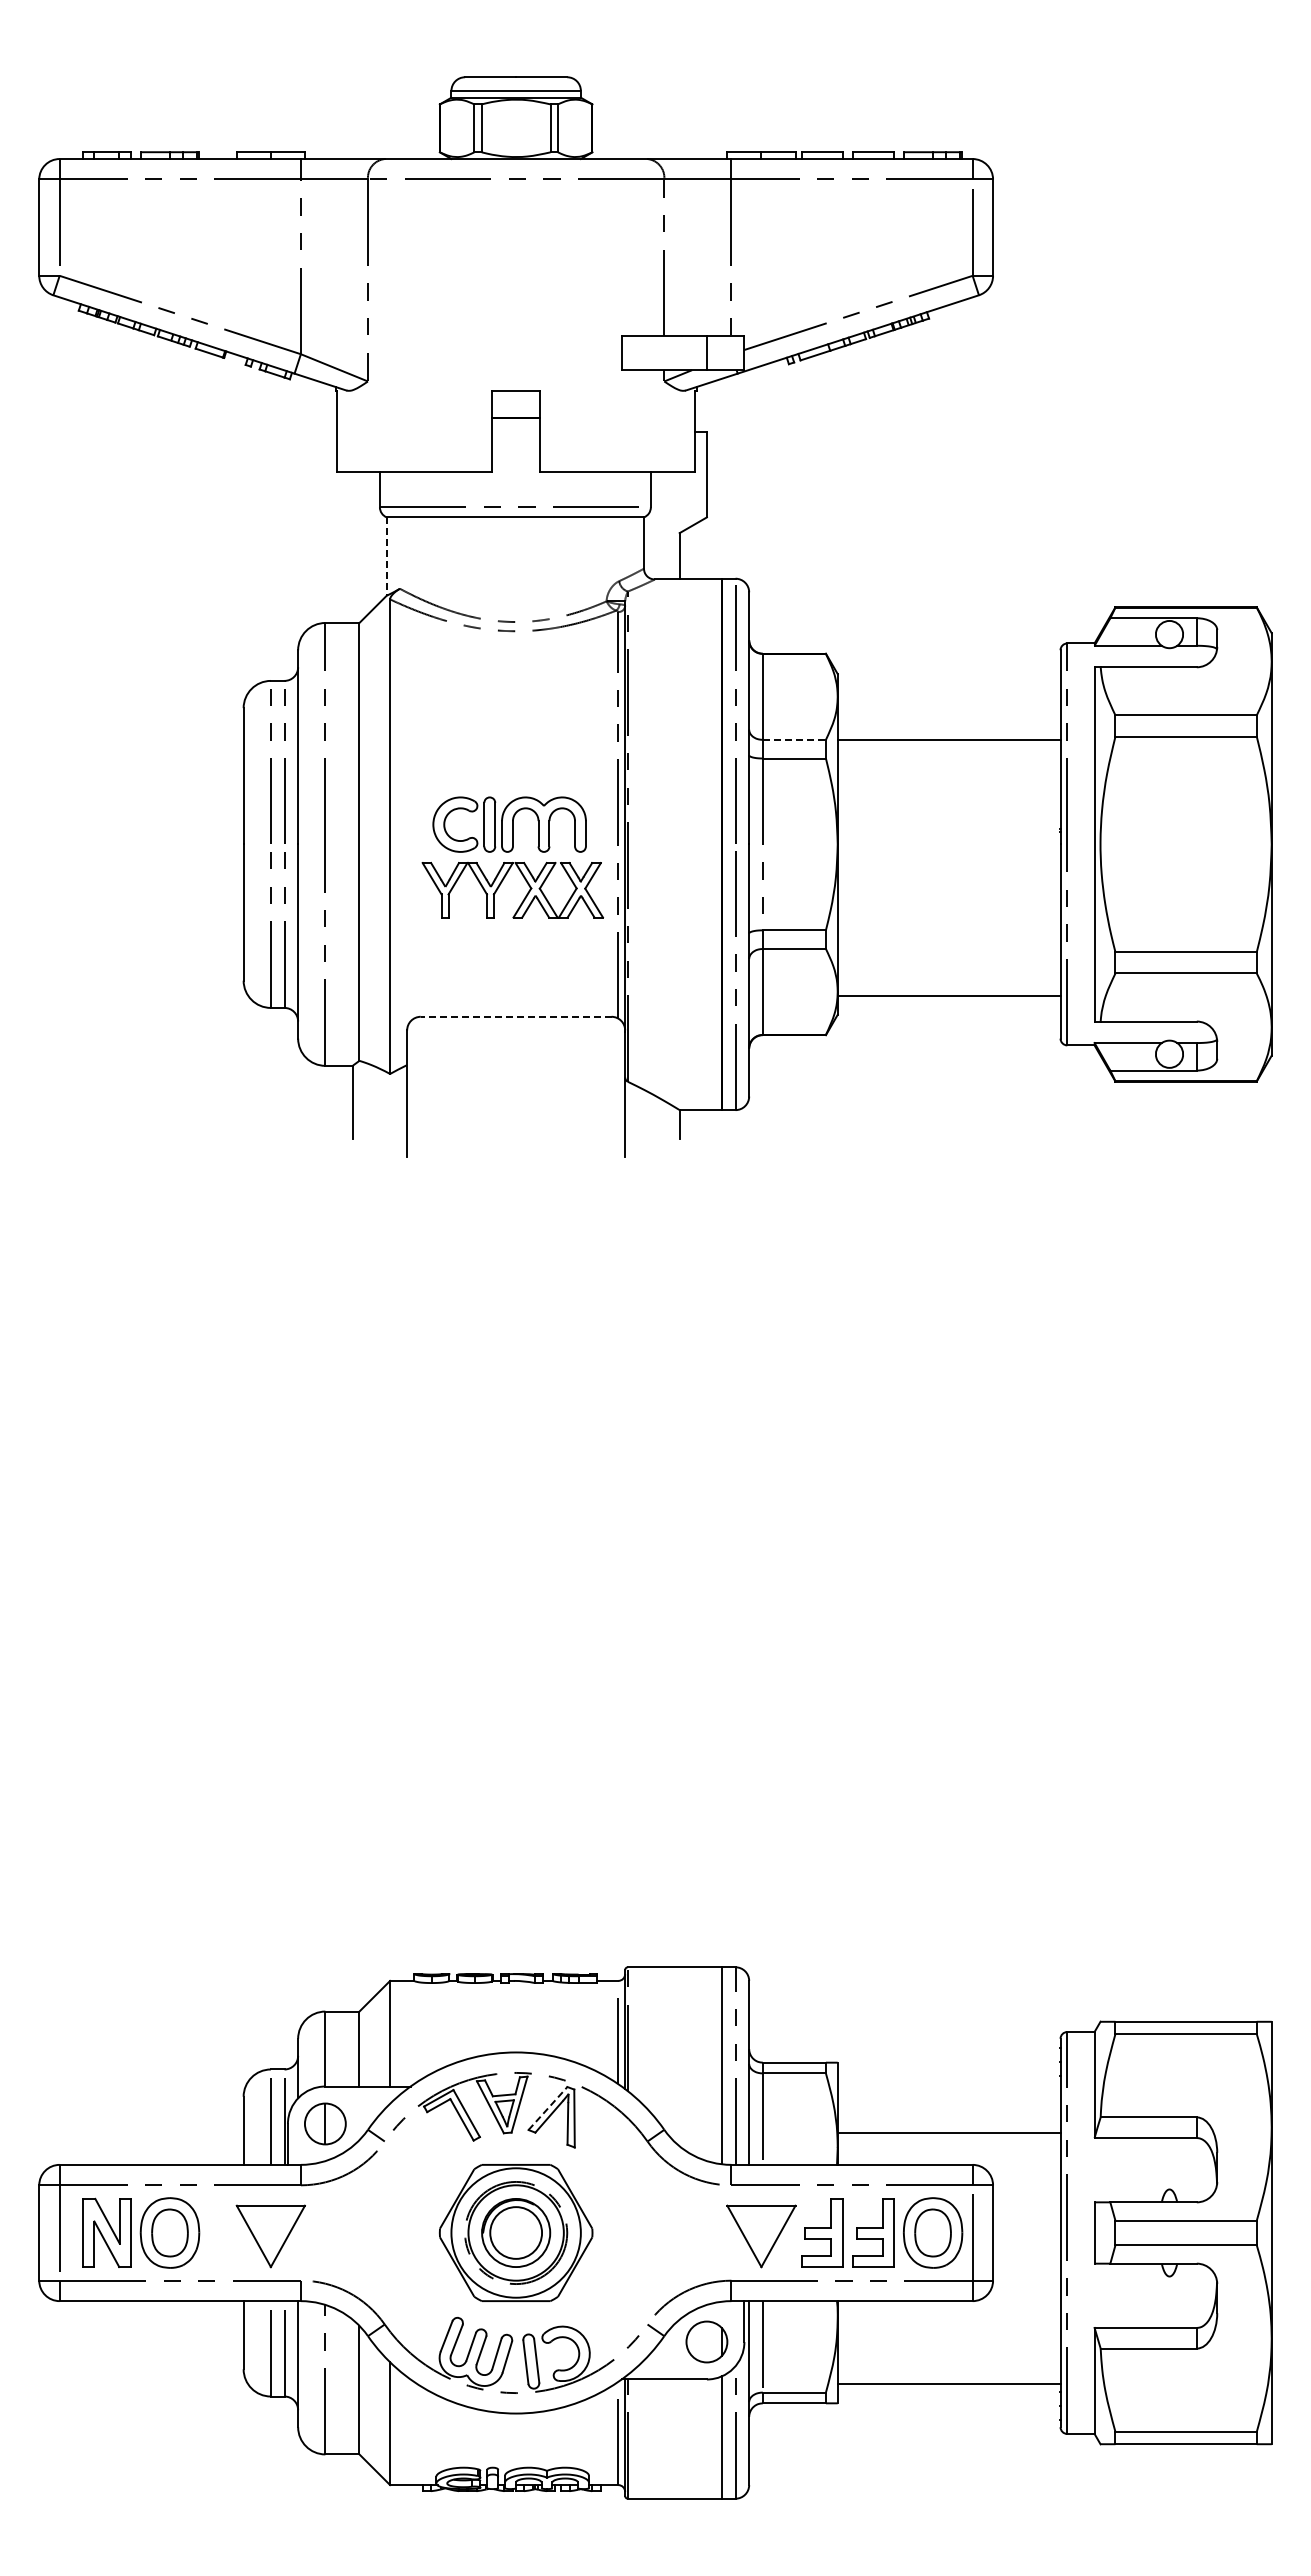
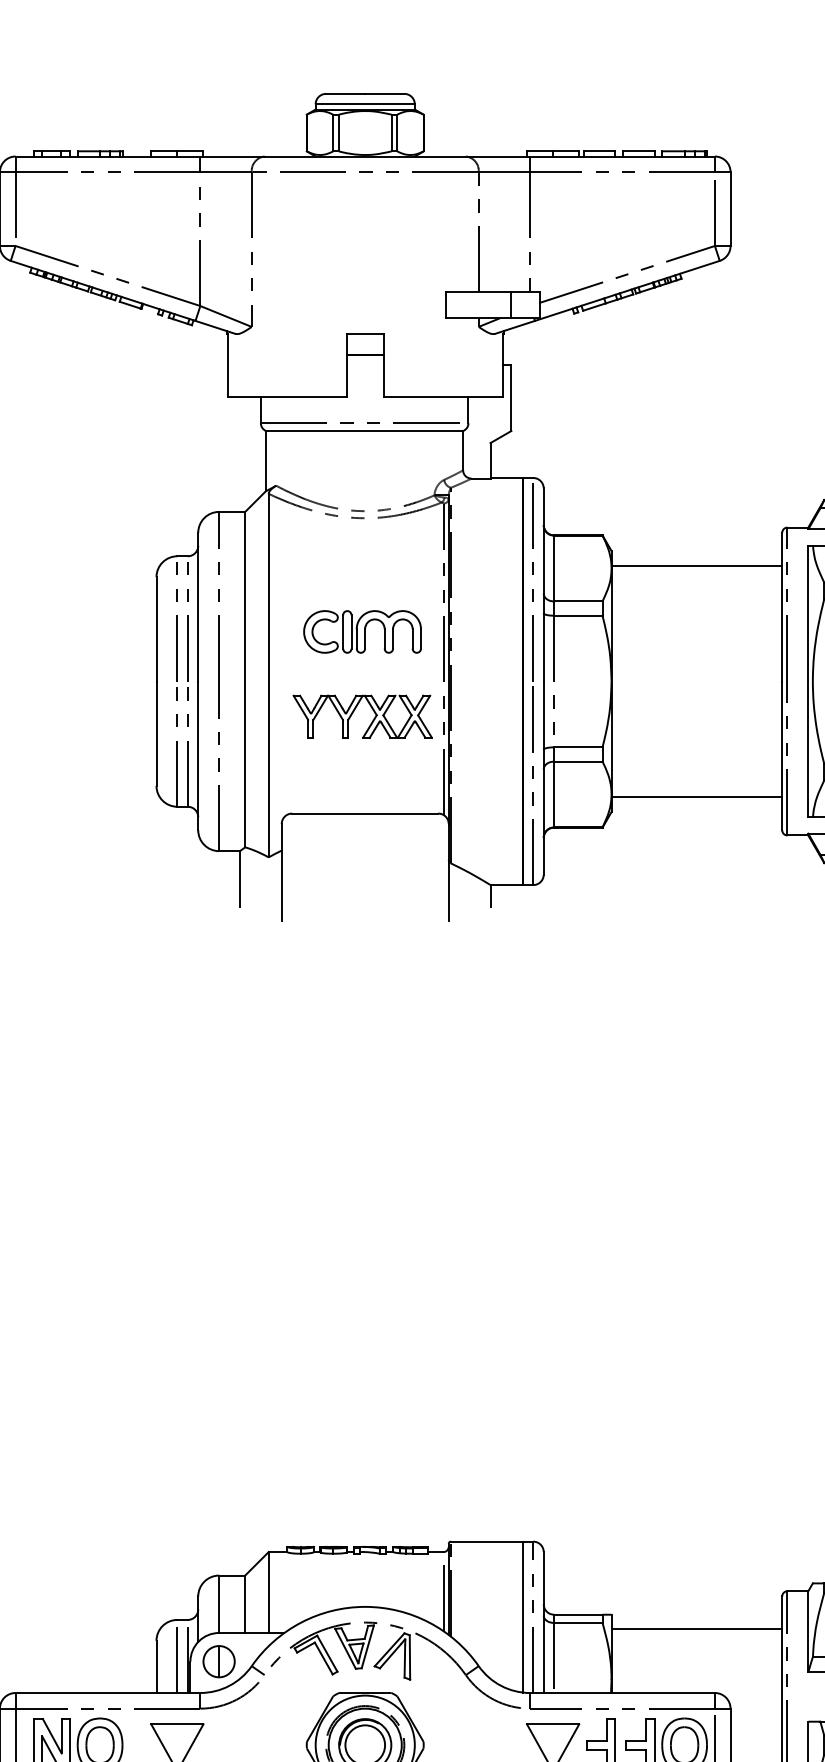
line: (386, 556) -> (265, 460), dashed -> solid
line: (794, 739) -> (578, 601), dashed -> solid
line: (948, 740) -> (696, 565), moved
part: (509, 824) -> (362, 631), moved
line: (515, 1016) -> (364, 813), dashed -> solid
line: (548, 2108) -> (390, 1649), dashed -> solid
line: (948, 2132) -> (696, 1629), moved

